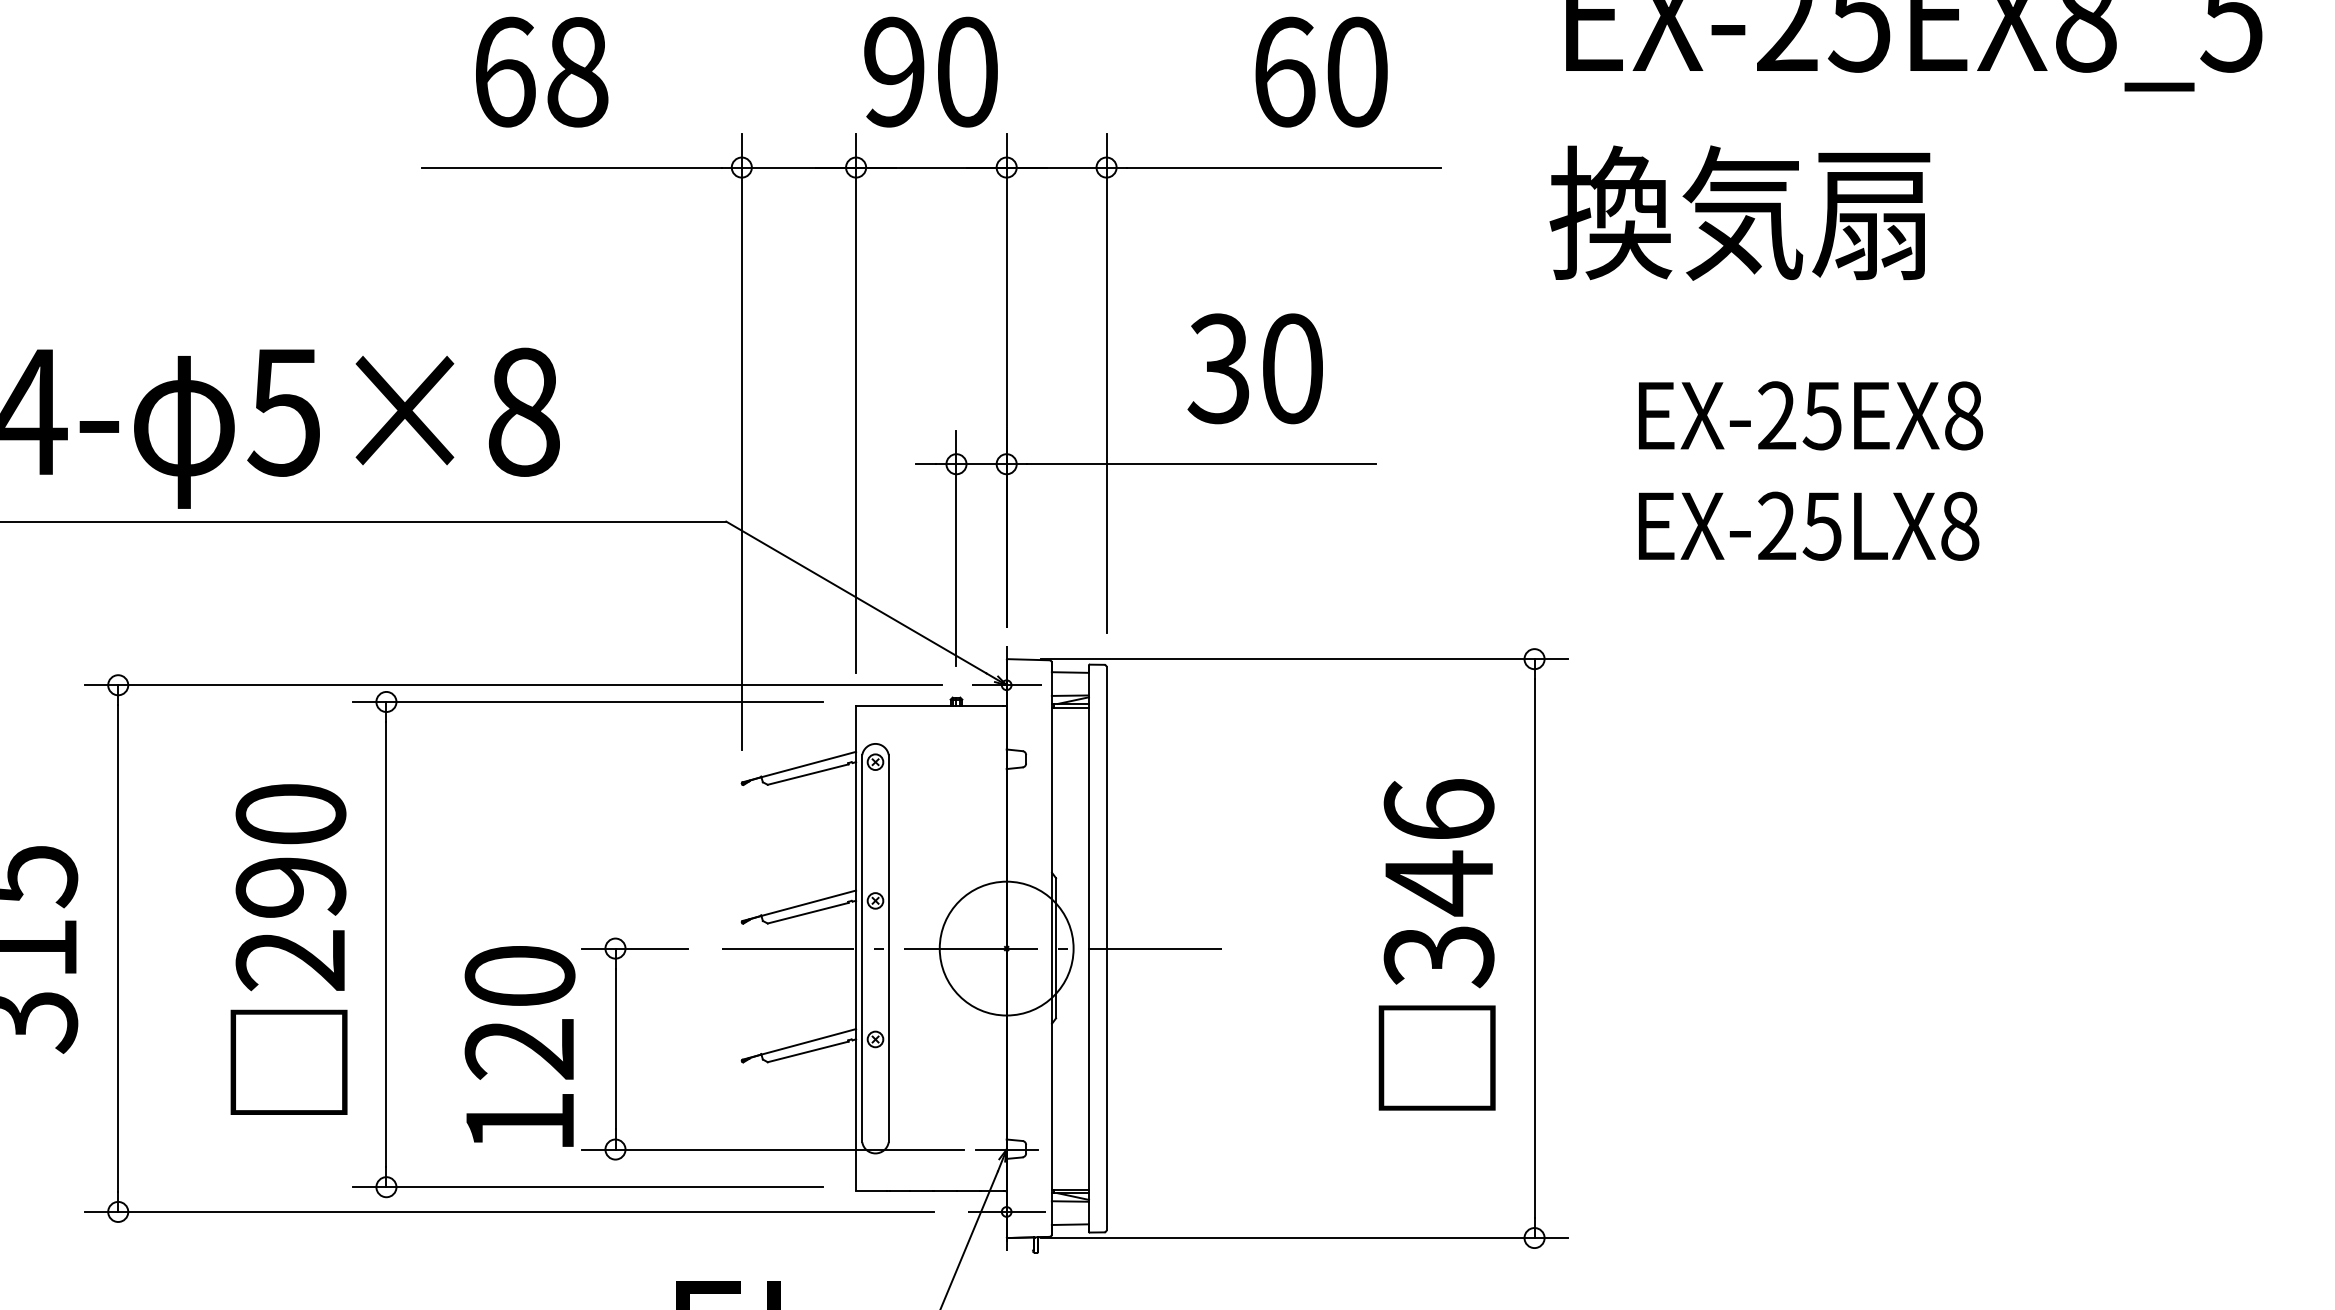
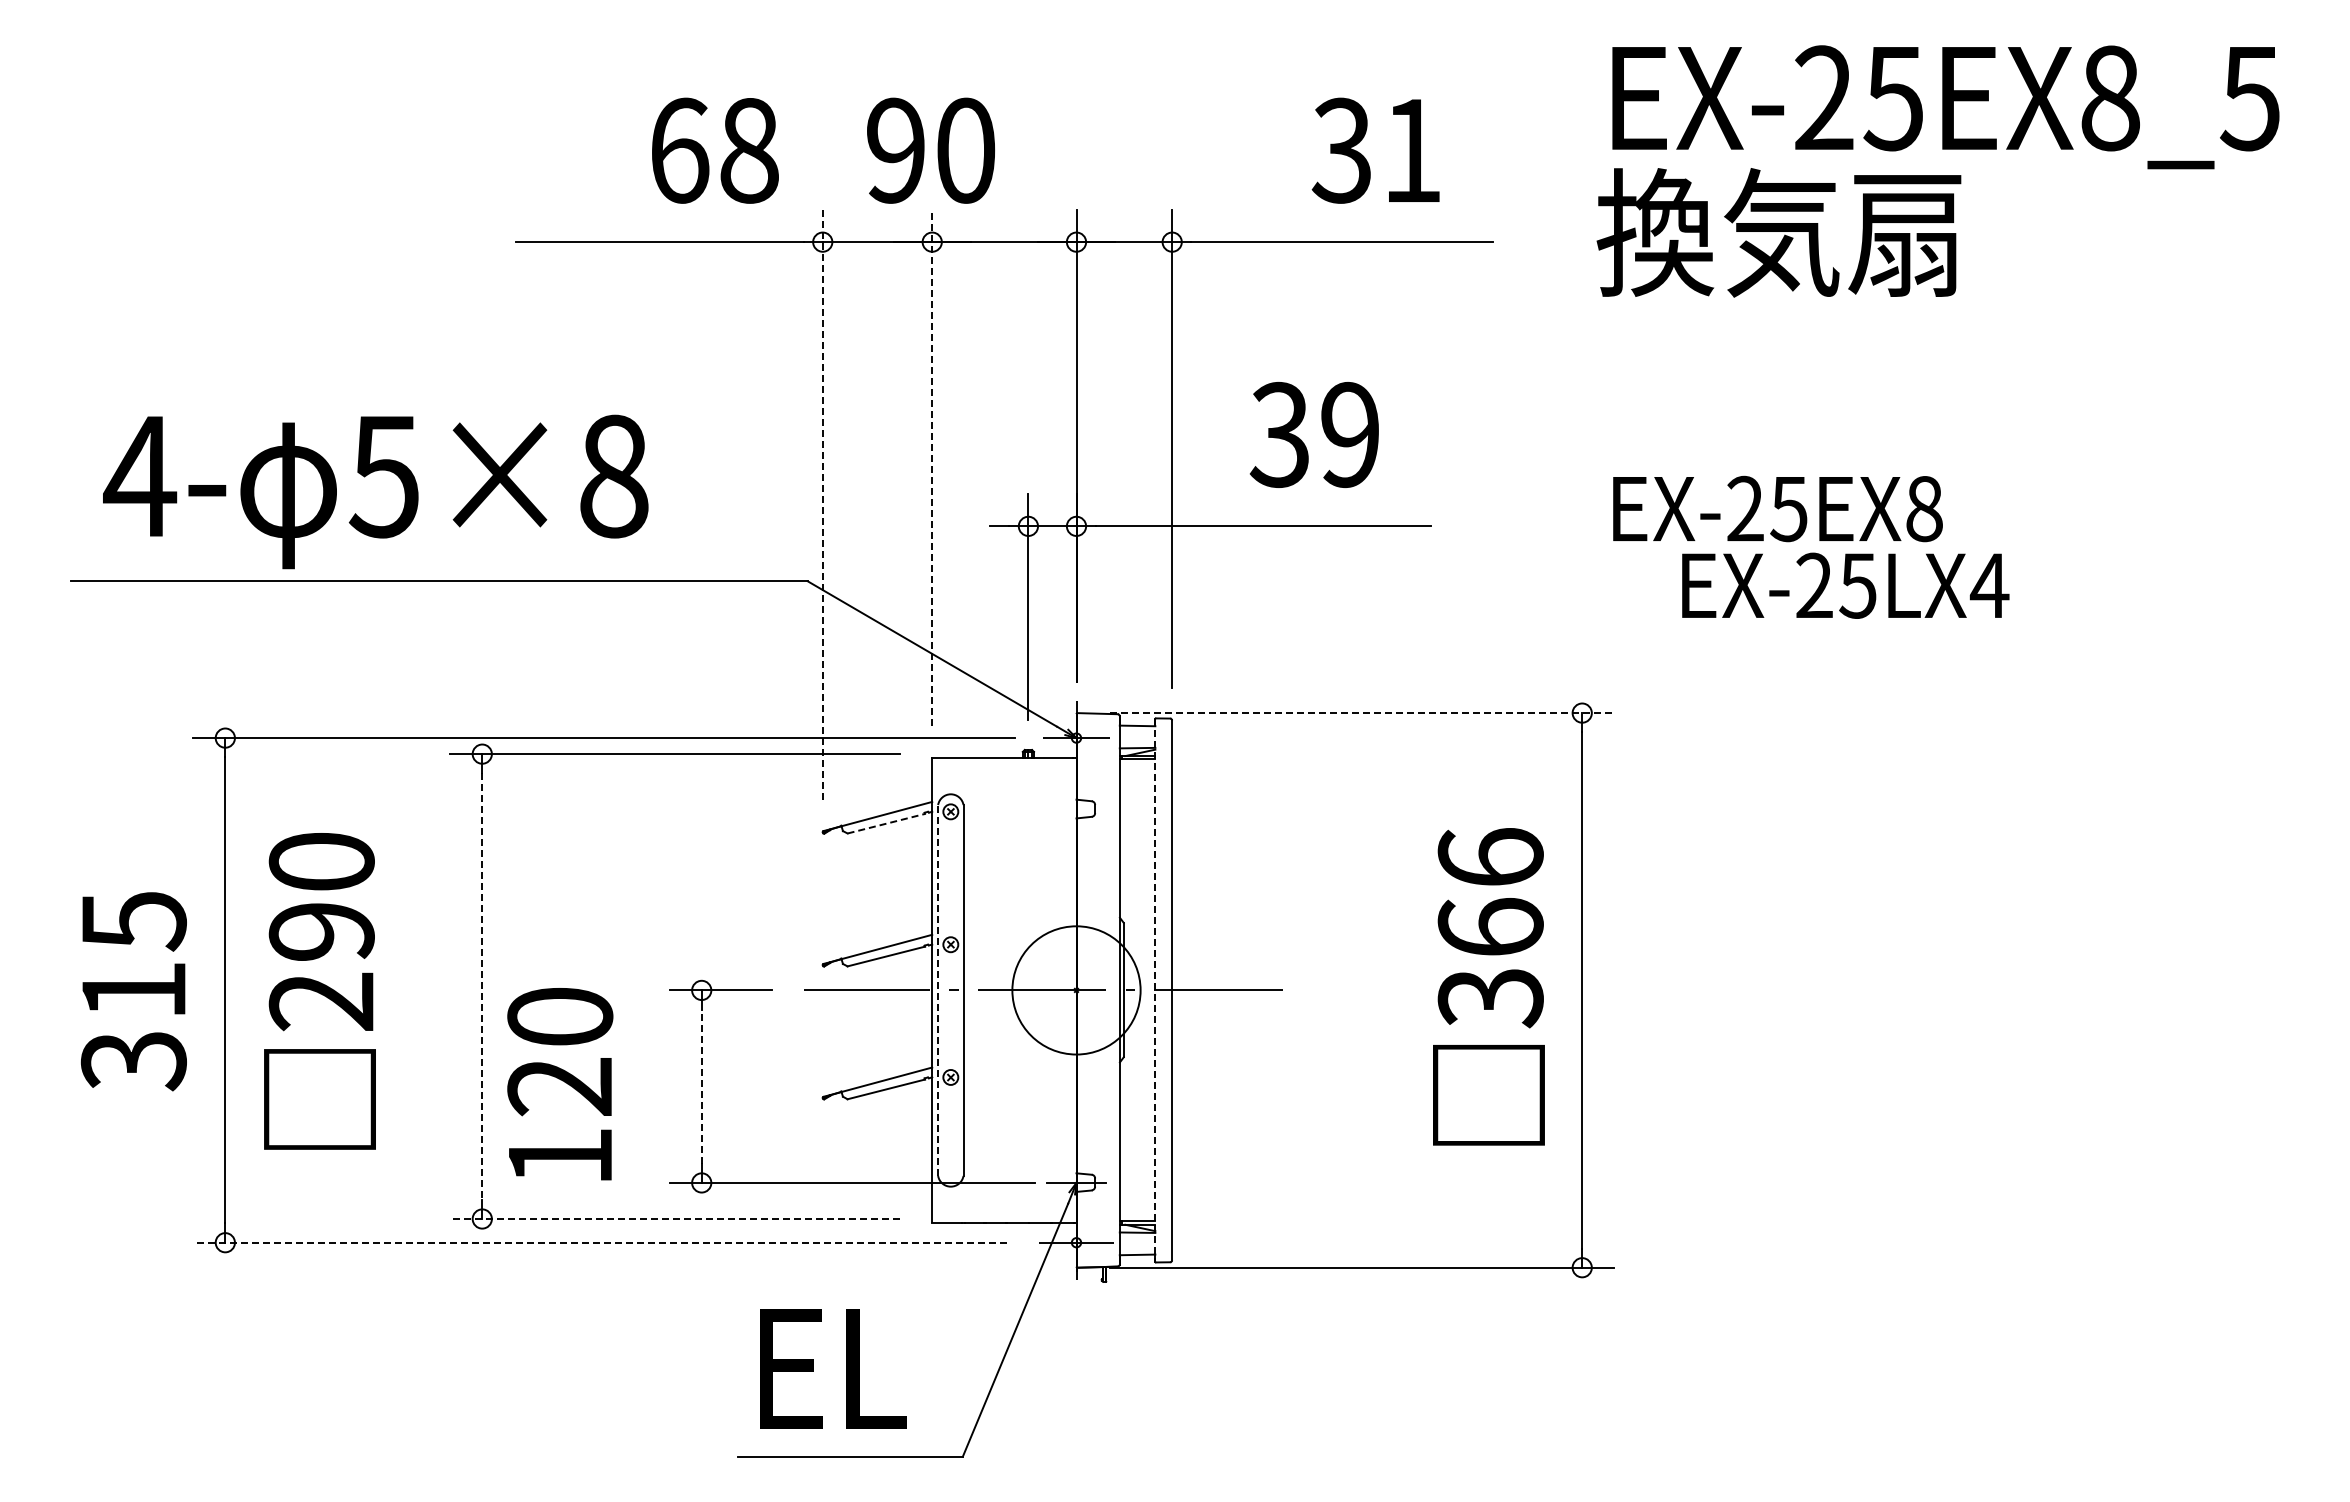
text: (542, 71) -> (715, 150), moved
text: (930, 71) -> (930, 150), moved
text: (1319, 71) -> (1376, 150), 60 -> 31
text: (1739, 212) -> (1778, 232), moved
text: (1292, 368) -> (1350, 434), 30 -> 39
line: (856, 403) -> (932, 468), solid -> dashed
text: (1810, 415) -> (1777, 508), moved
line: (741, 441) -> (822, 504), solid -> dashed
text: (1959, 525) -> (1989, 585), EX-25LX8 -> EX-25LX4
line: (1305, 659) -> (1362, 713), solid -> dashed
line: (808, 774) -> (886, 823), solid -> dashed
text: (1438, 882) -> (1490, 927), 346 -> 366
line: (386, 945) -> (482, 987), solid -> dashed
line: (862, 948) -> (938, 990), solid -> dashed
line: (1089, 948) -> (1155, 990), solid -> dashed
text: (288, 949) -> (319, 991), moved
text: (520, 1046) -> (560, 1084), moved
line: (615, 1048) -> (701, 1086), solid -> dashed
line: (588, 1187) -> (675, 1219), solid -> dashed
line: (509, 1211) -> (600, 1242), solid -> dashed

